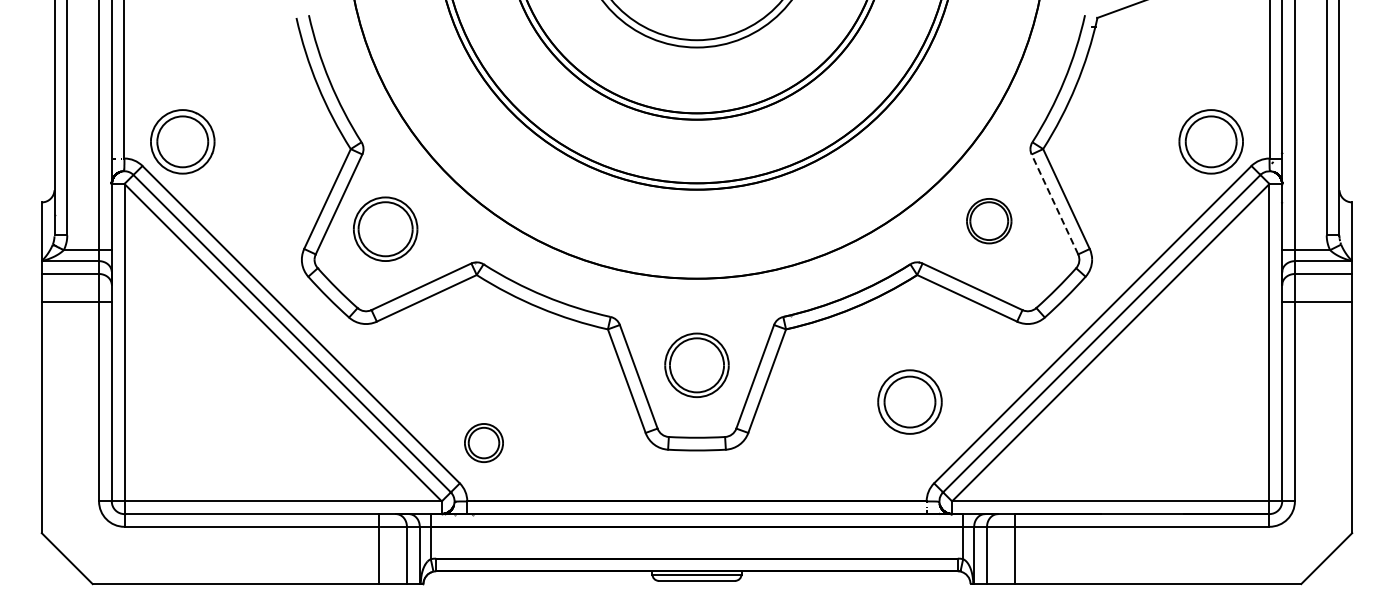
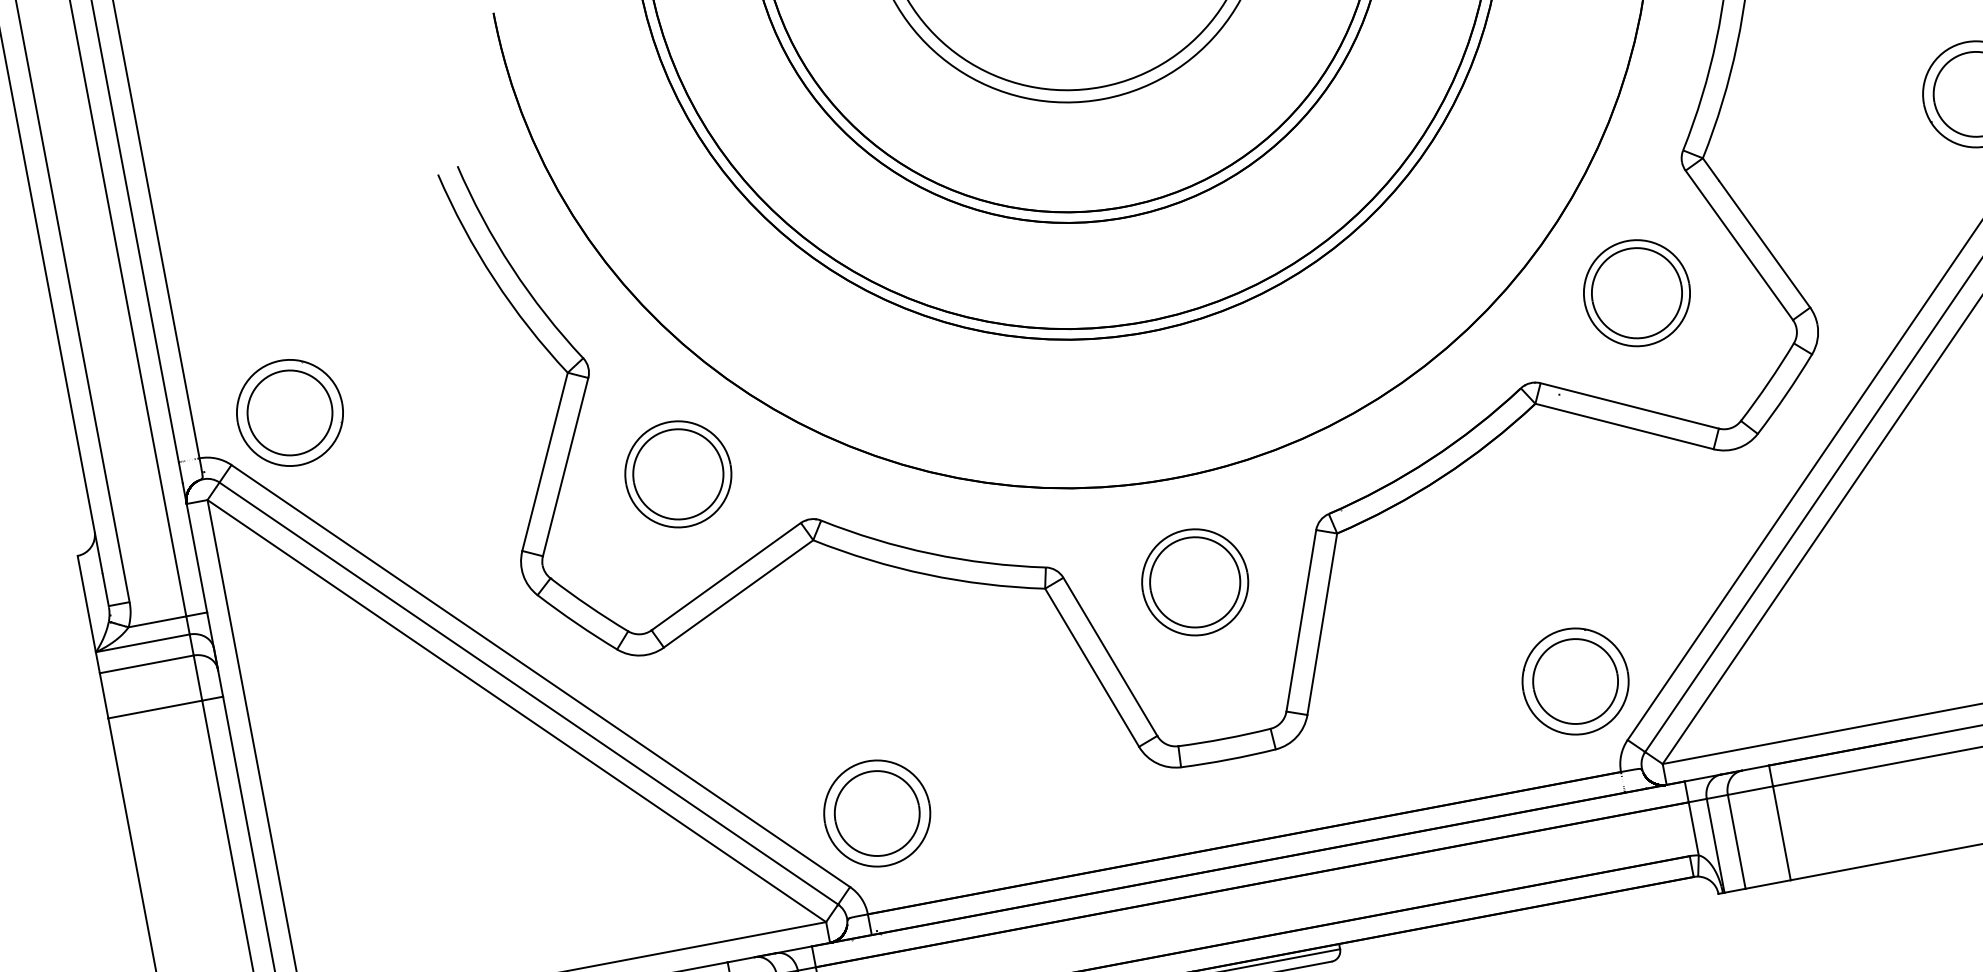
line: (1054, 203) -> (1738, 243), dashed -> solid
part: (988, 220) -> (1635, 292), size x1.43
part: (385, 228) -> (677, 473), moved
part: (696, 364) -> (1194, 581), moved
part: (909, 401) -> (1574, 680), moved
part: (483, 442) -> (876, 812), size x1.67

